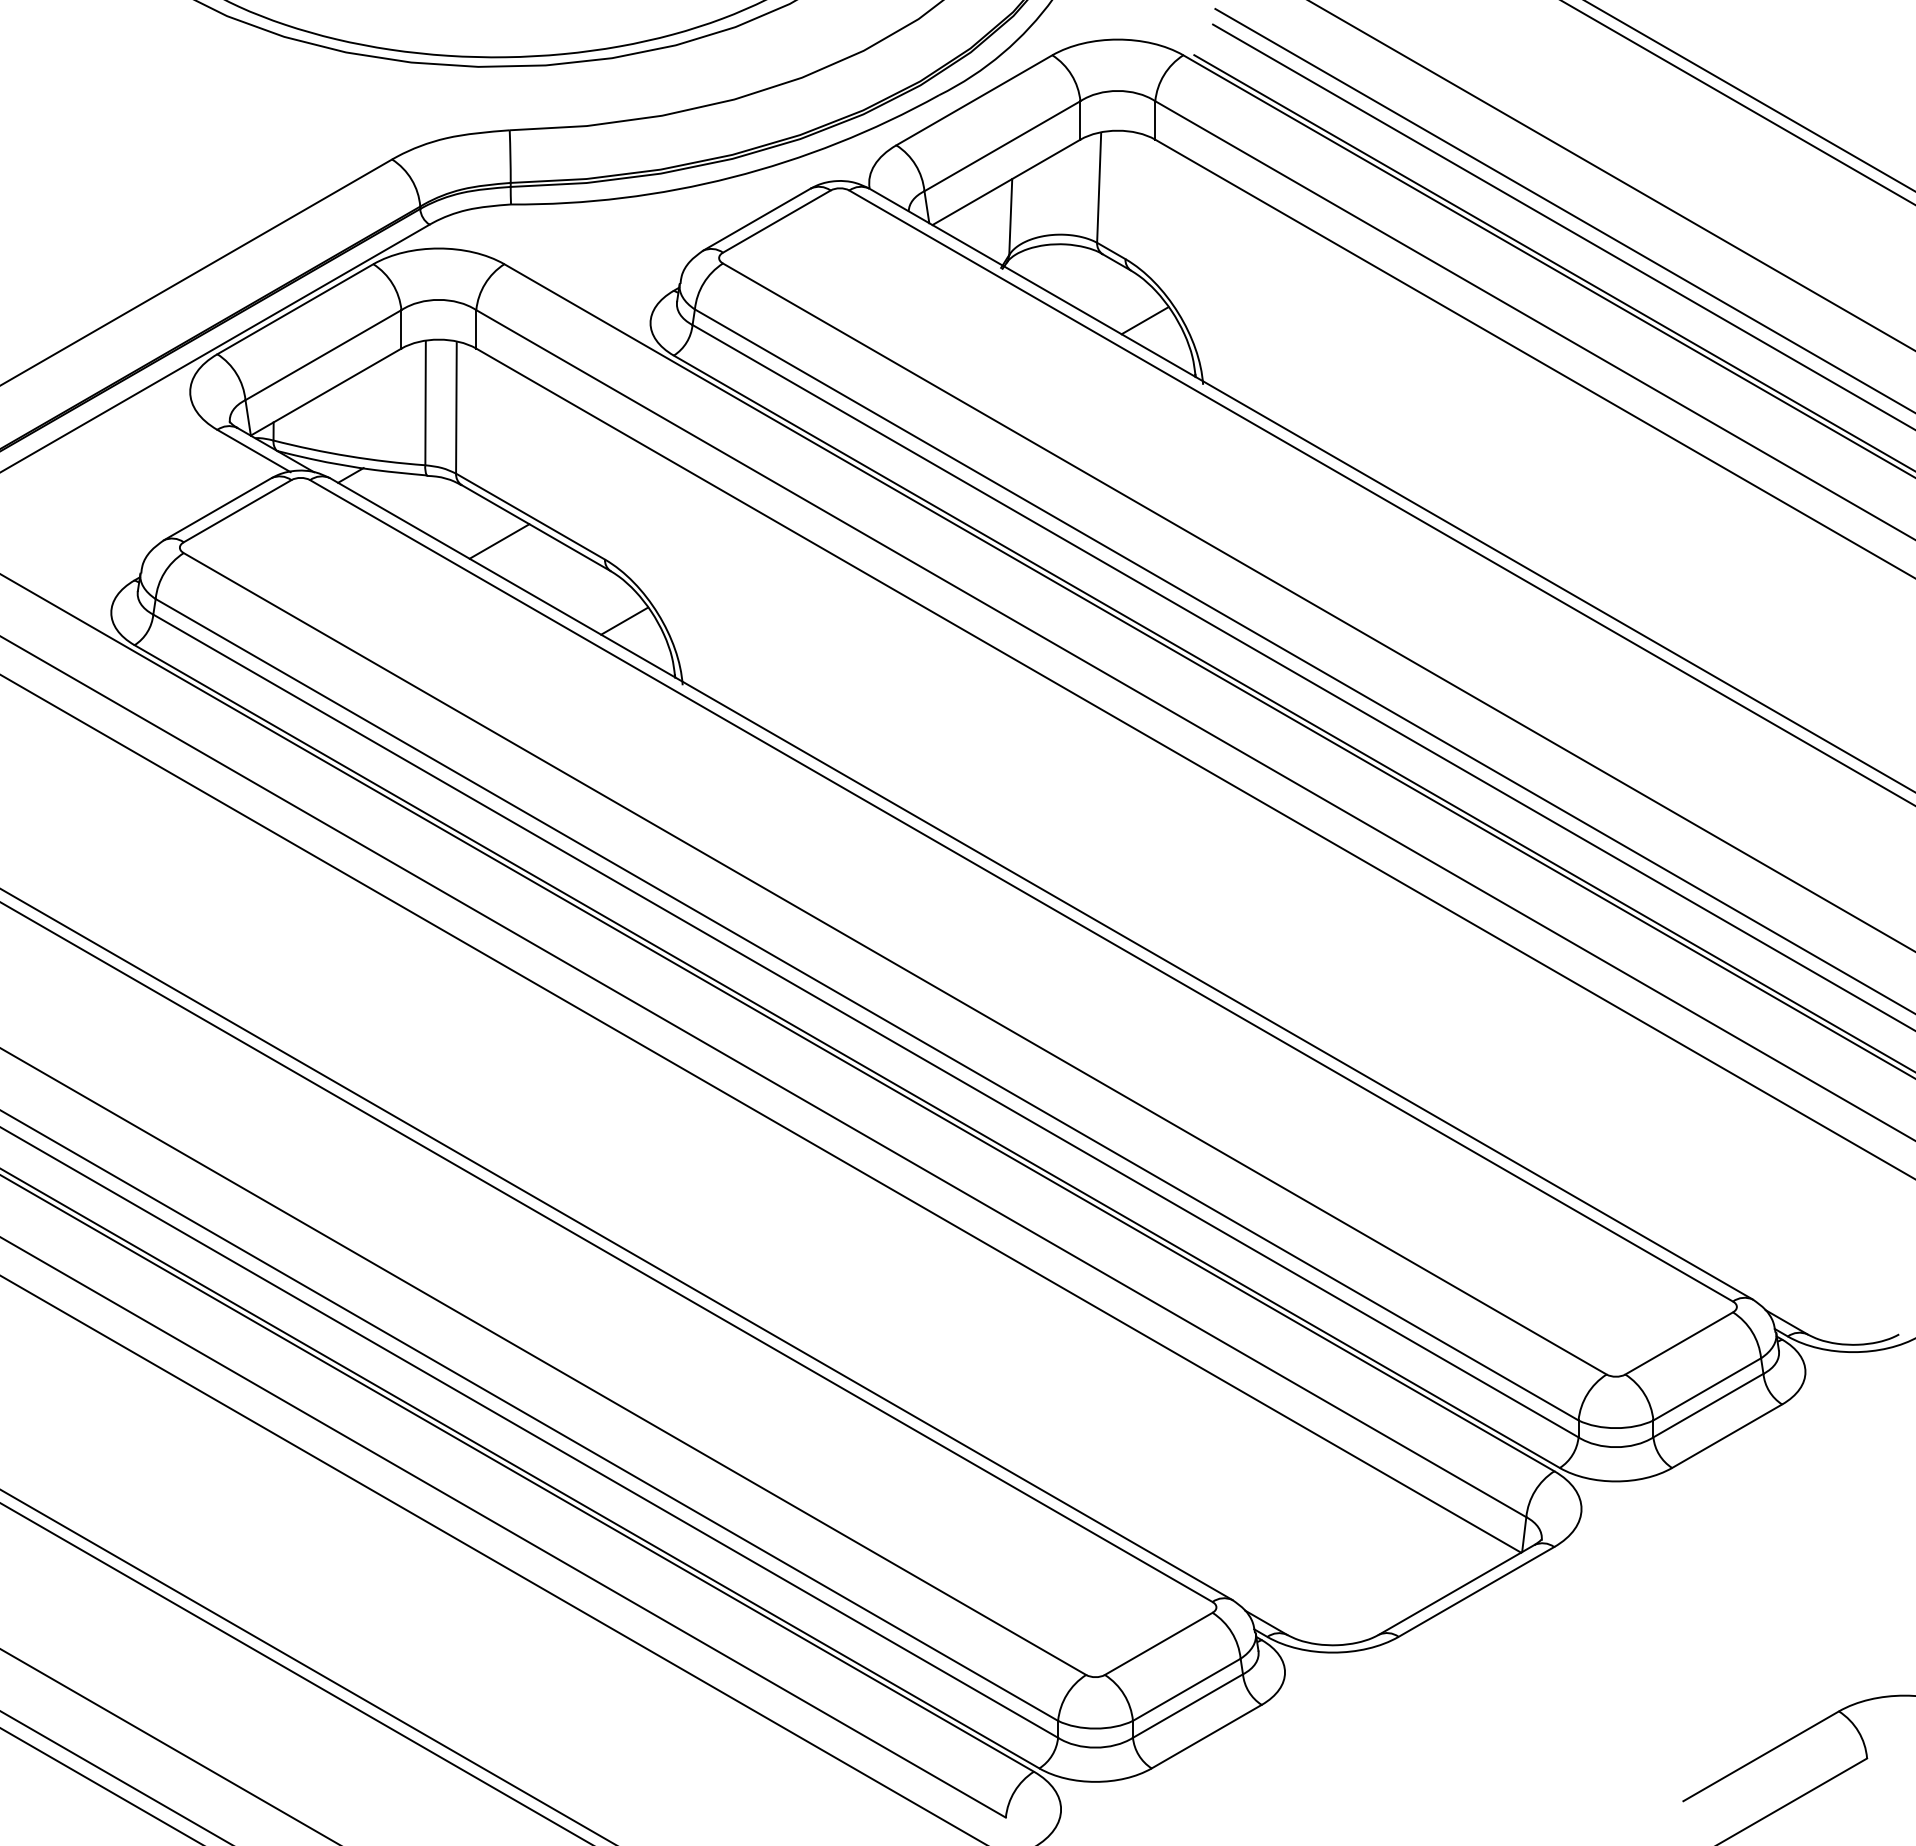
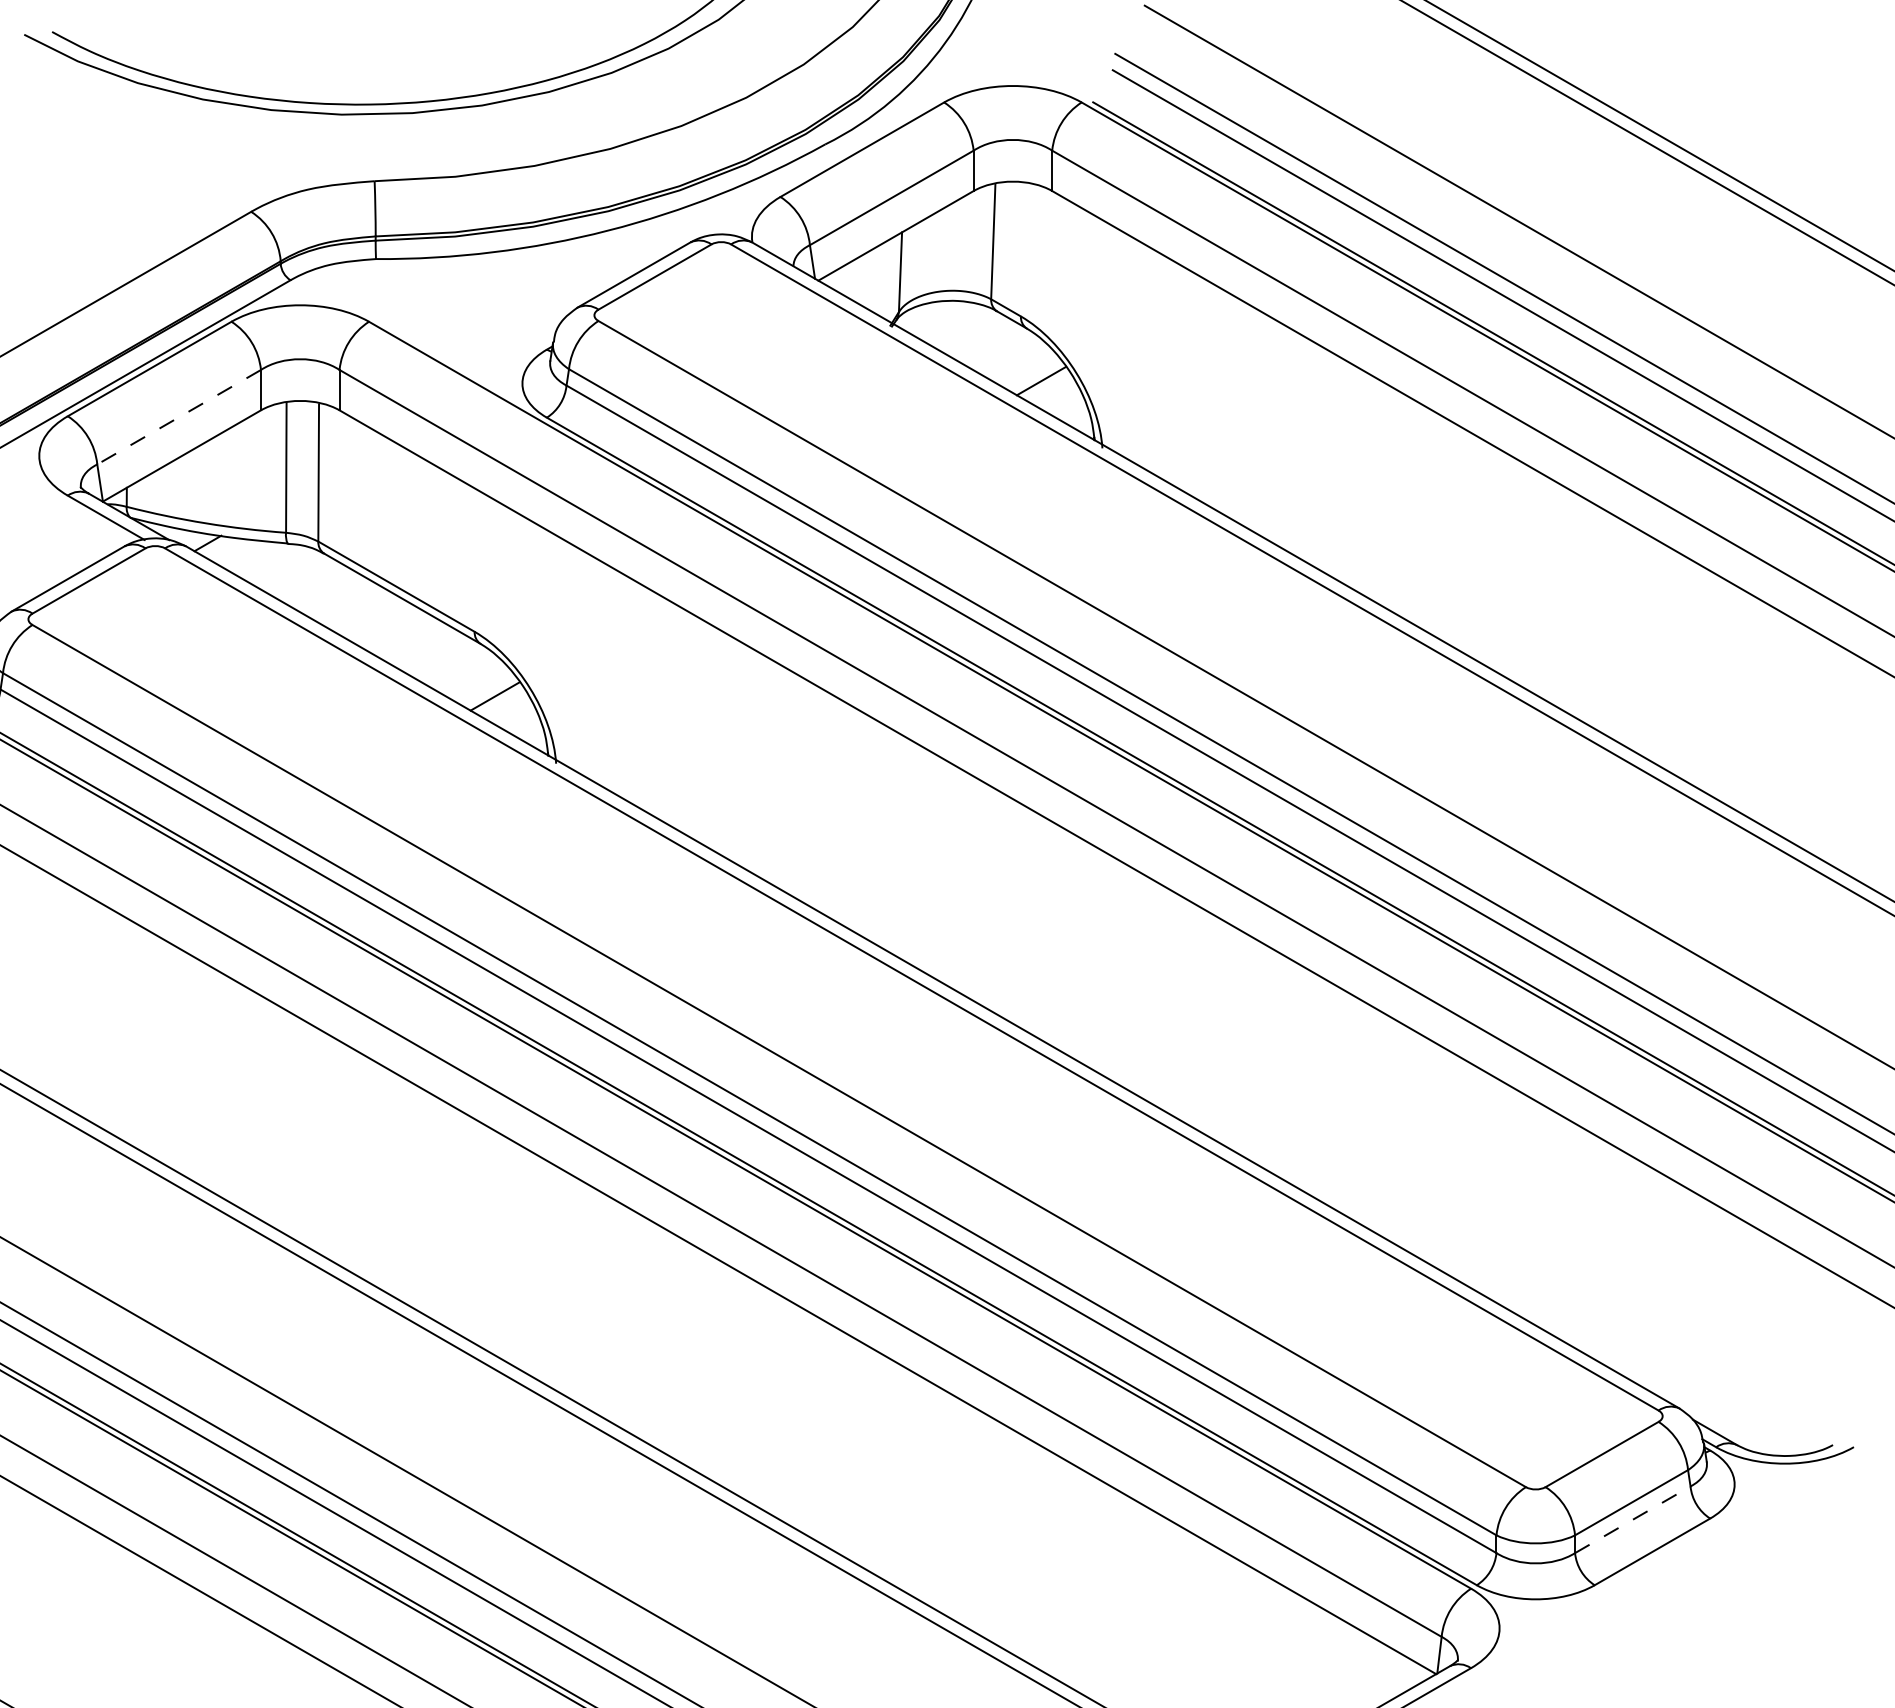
line: (323, 355) -> (179, 417), solid -> dashed
line: (499, 541) -> (363, 612), removed
line: (1708, 1405) -> (1632, 1519), solid -> dashed

